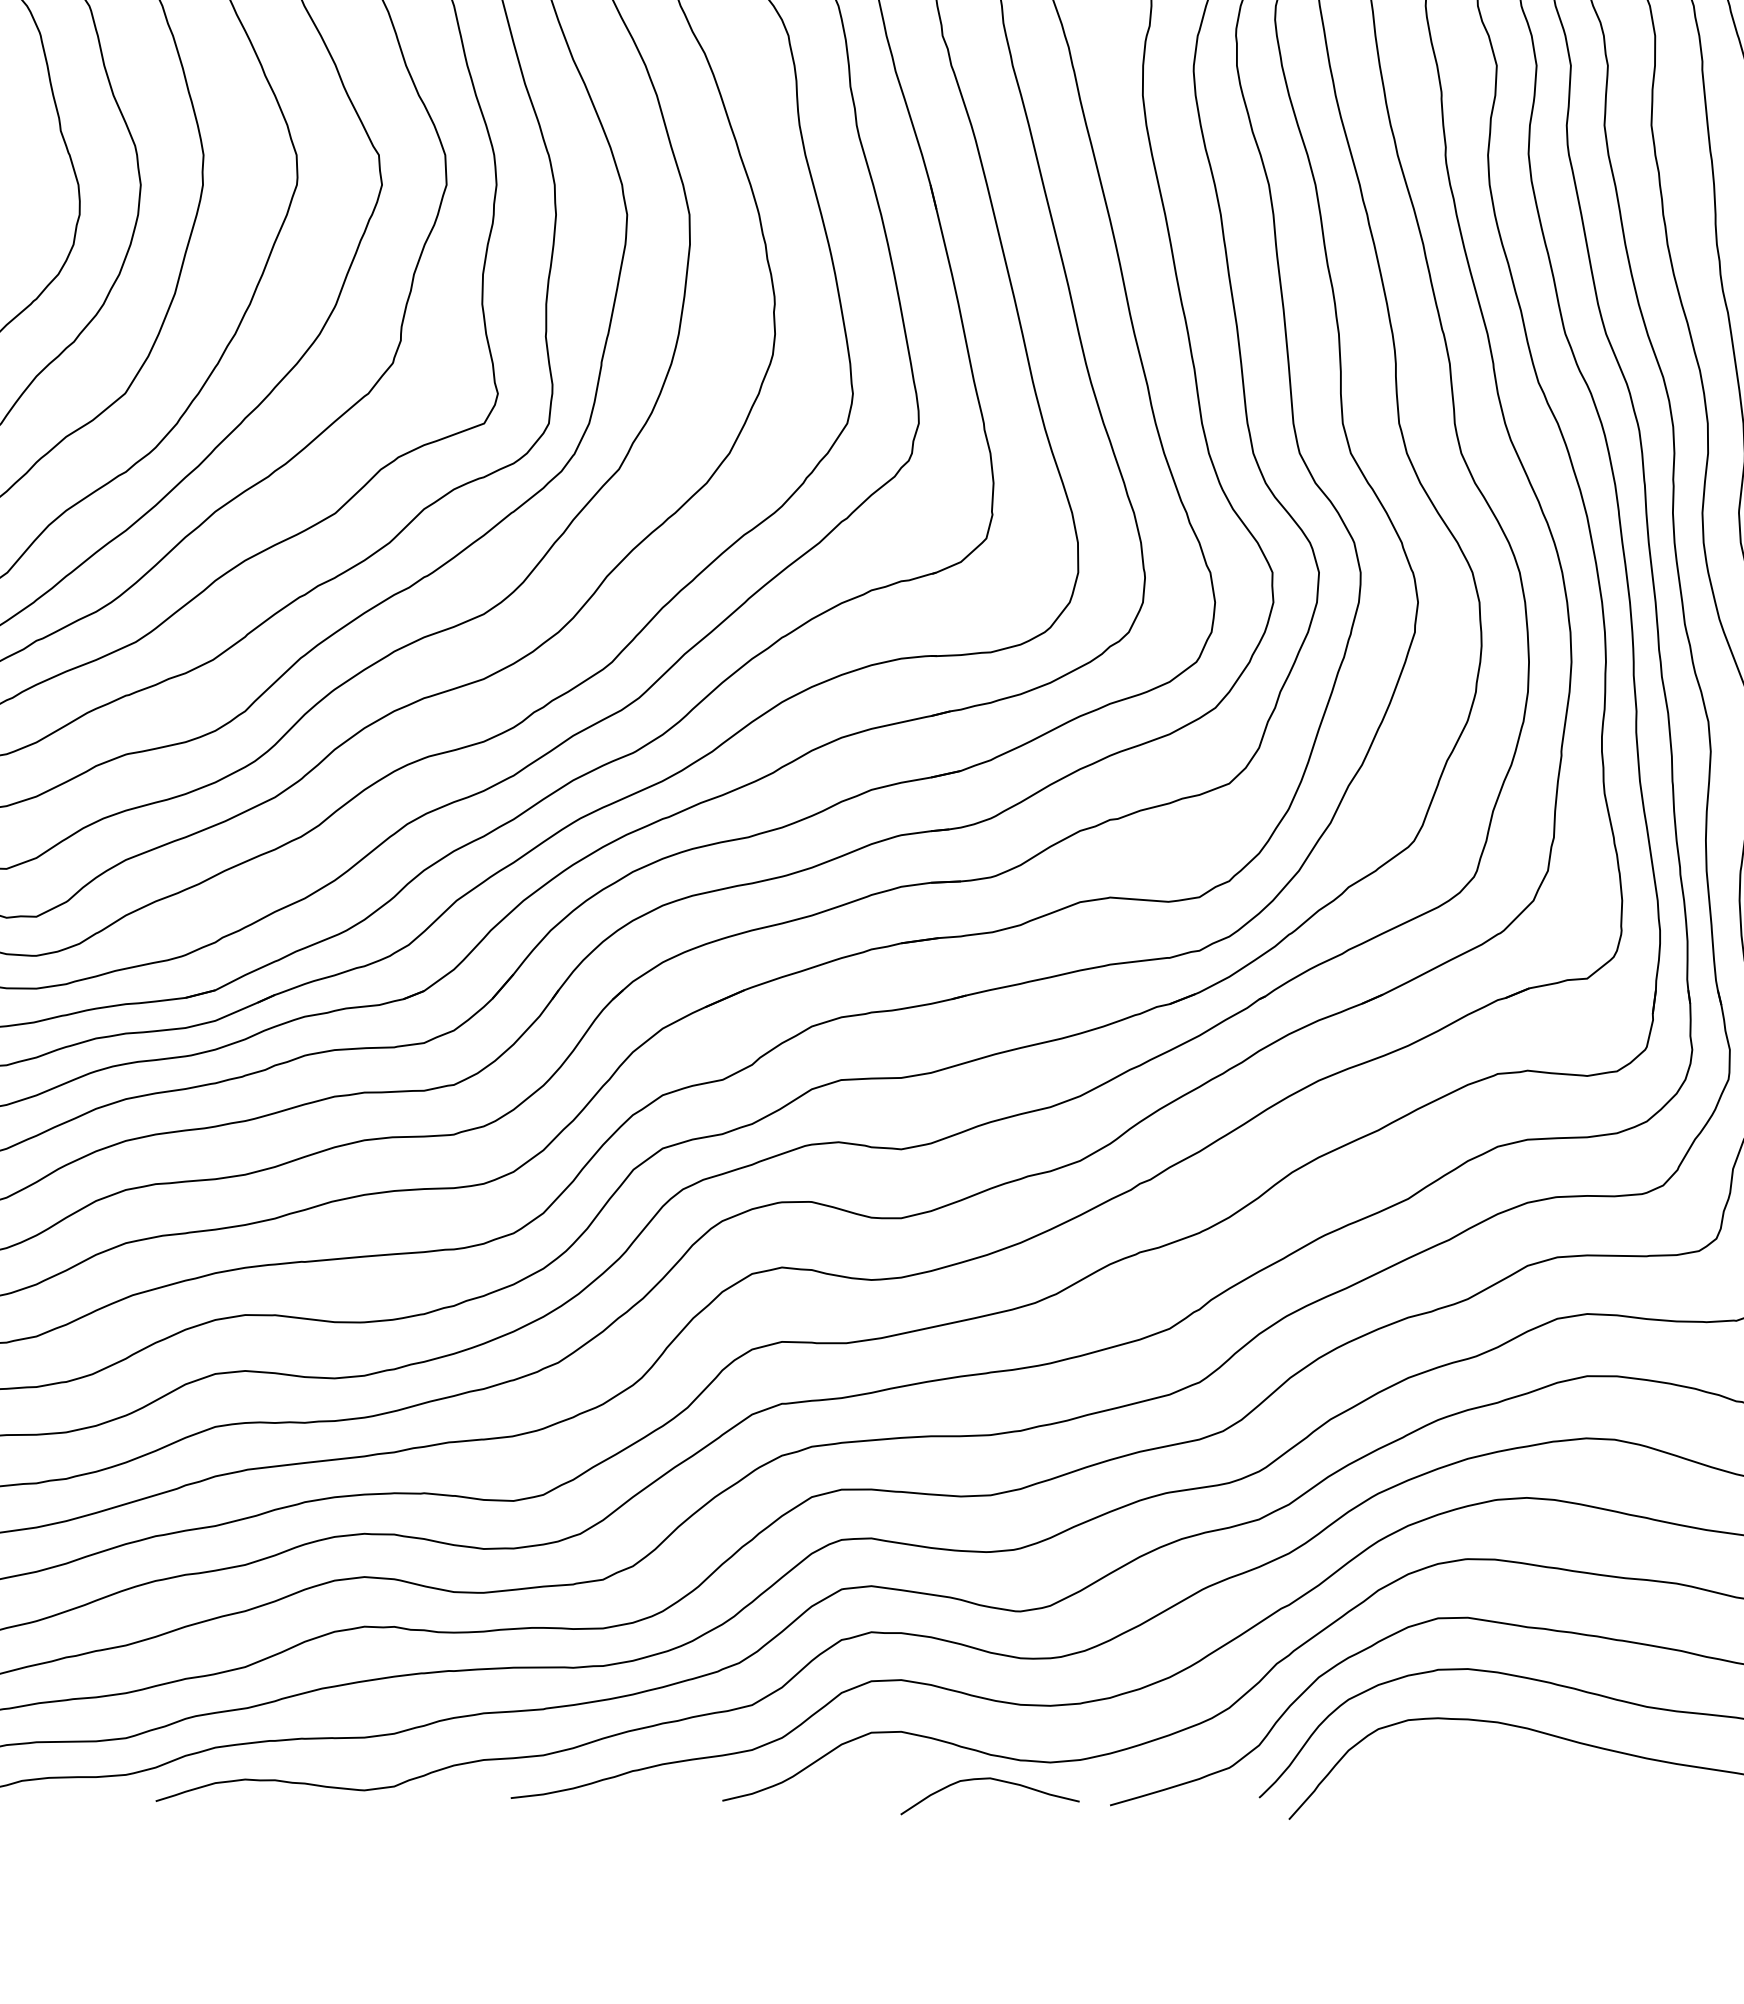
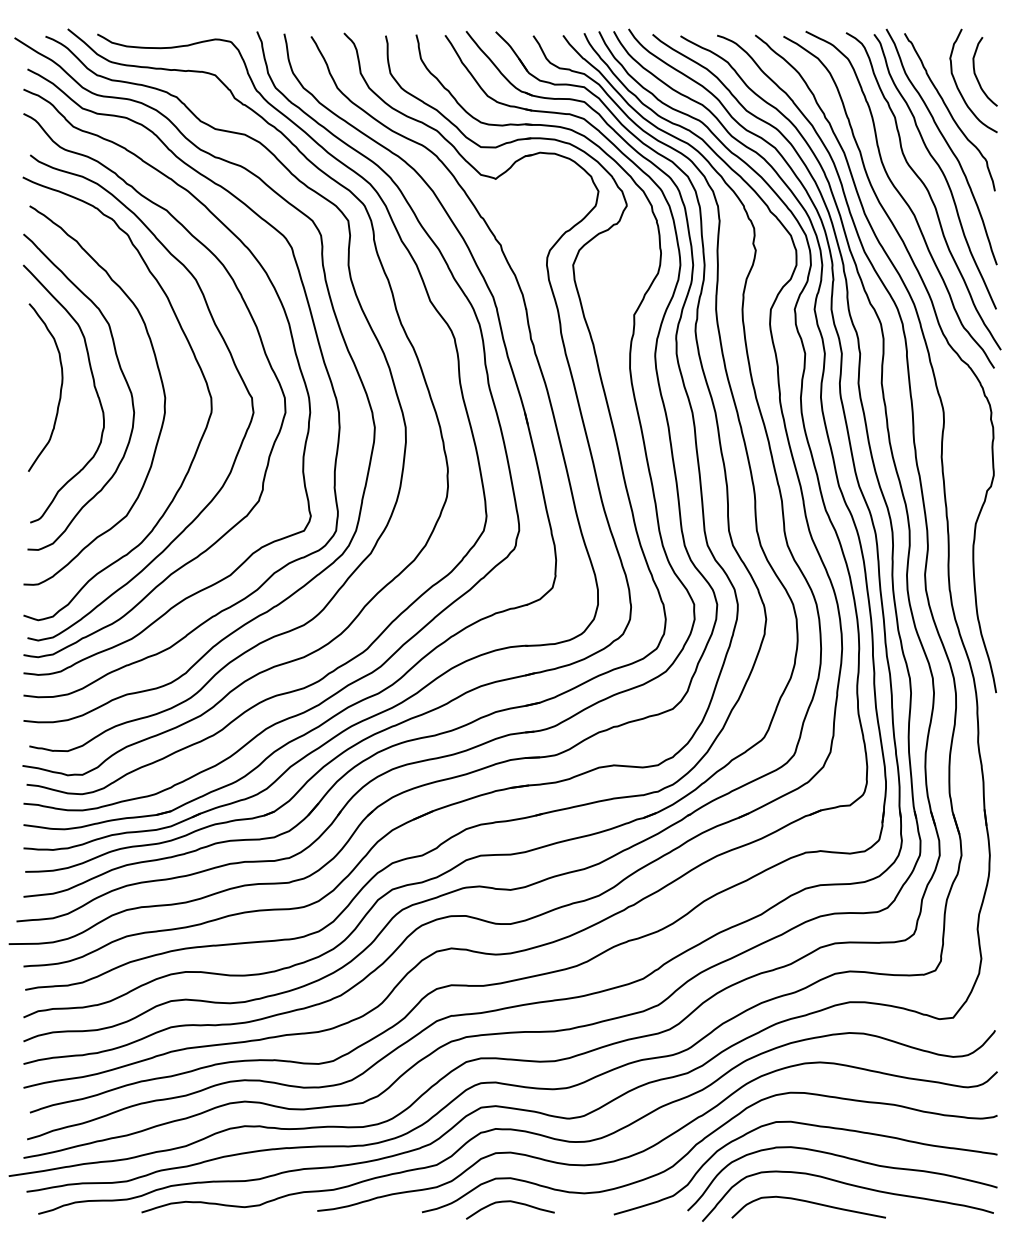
curve: (990, 1780) -> (510, 1202), moved
curve: (1507, 1782) -> (810, 1203), added

